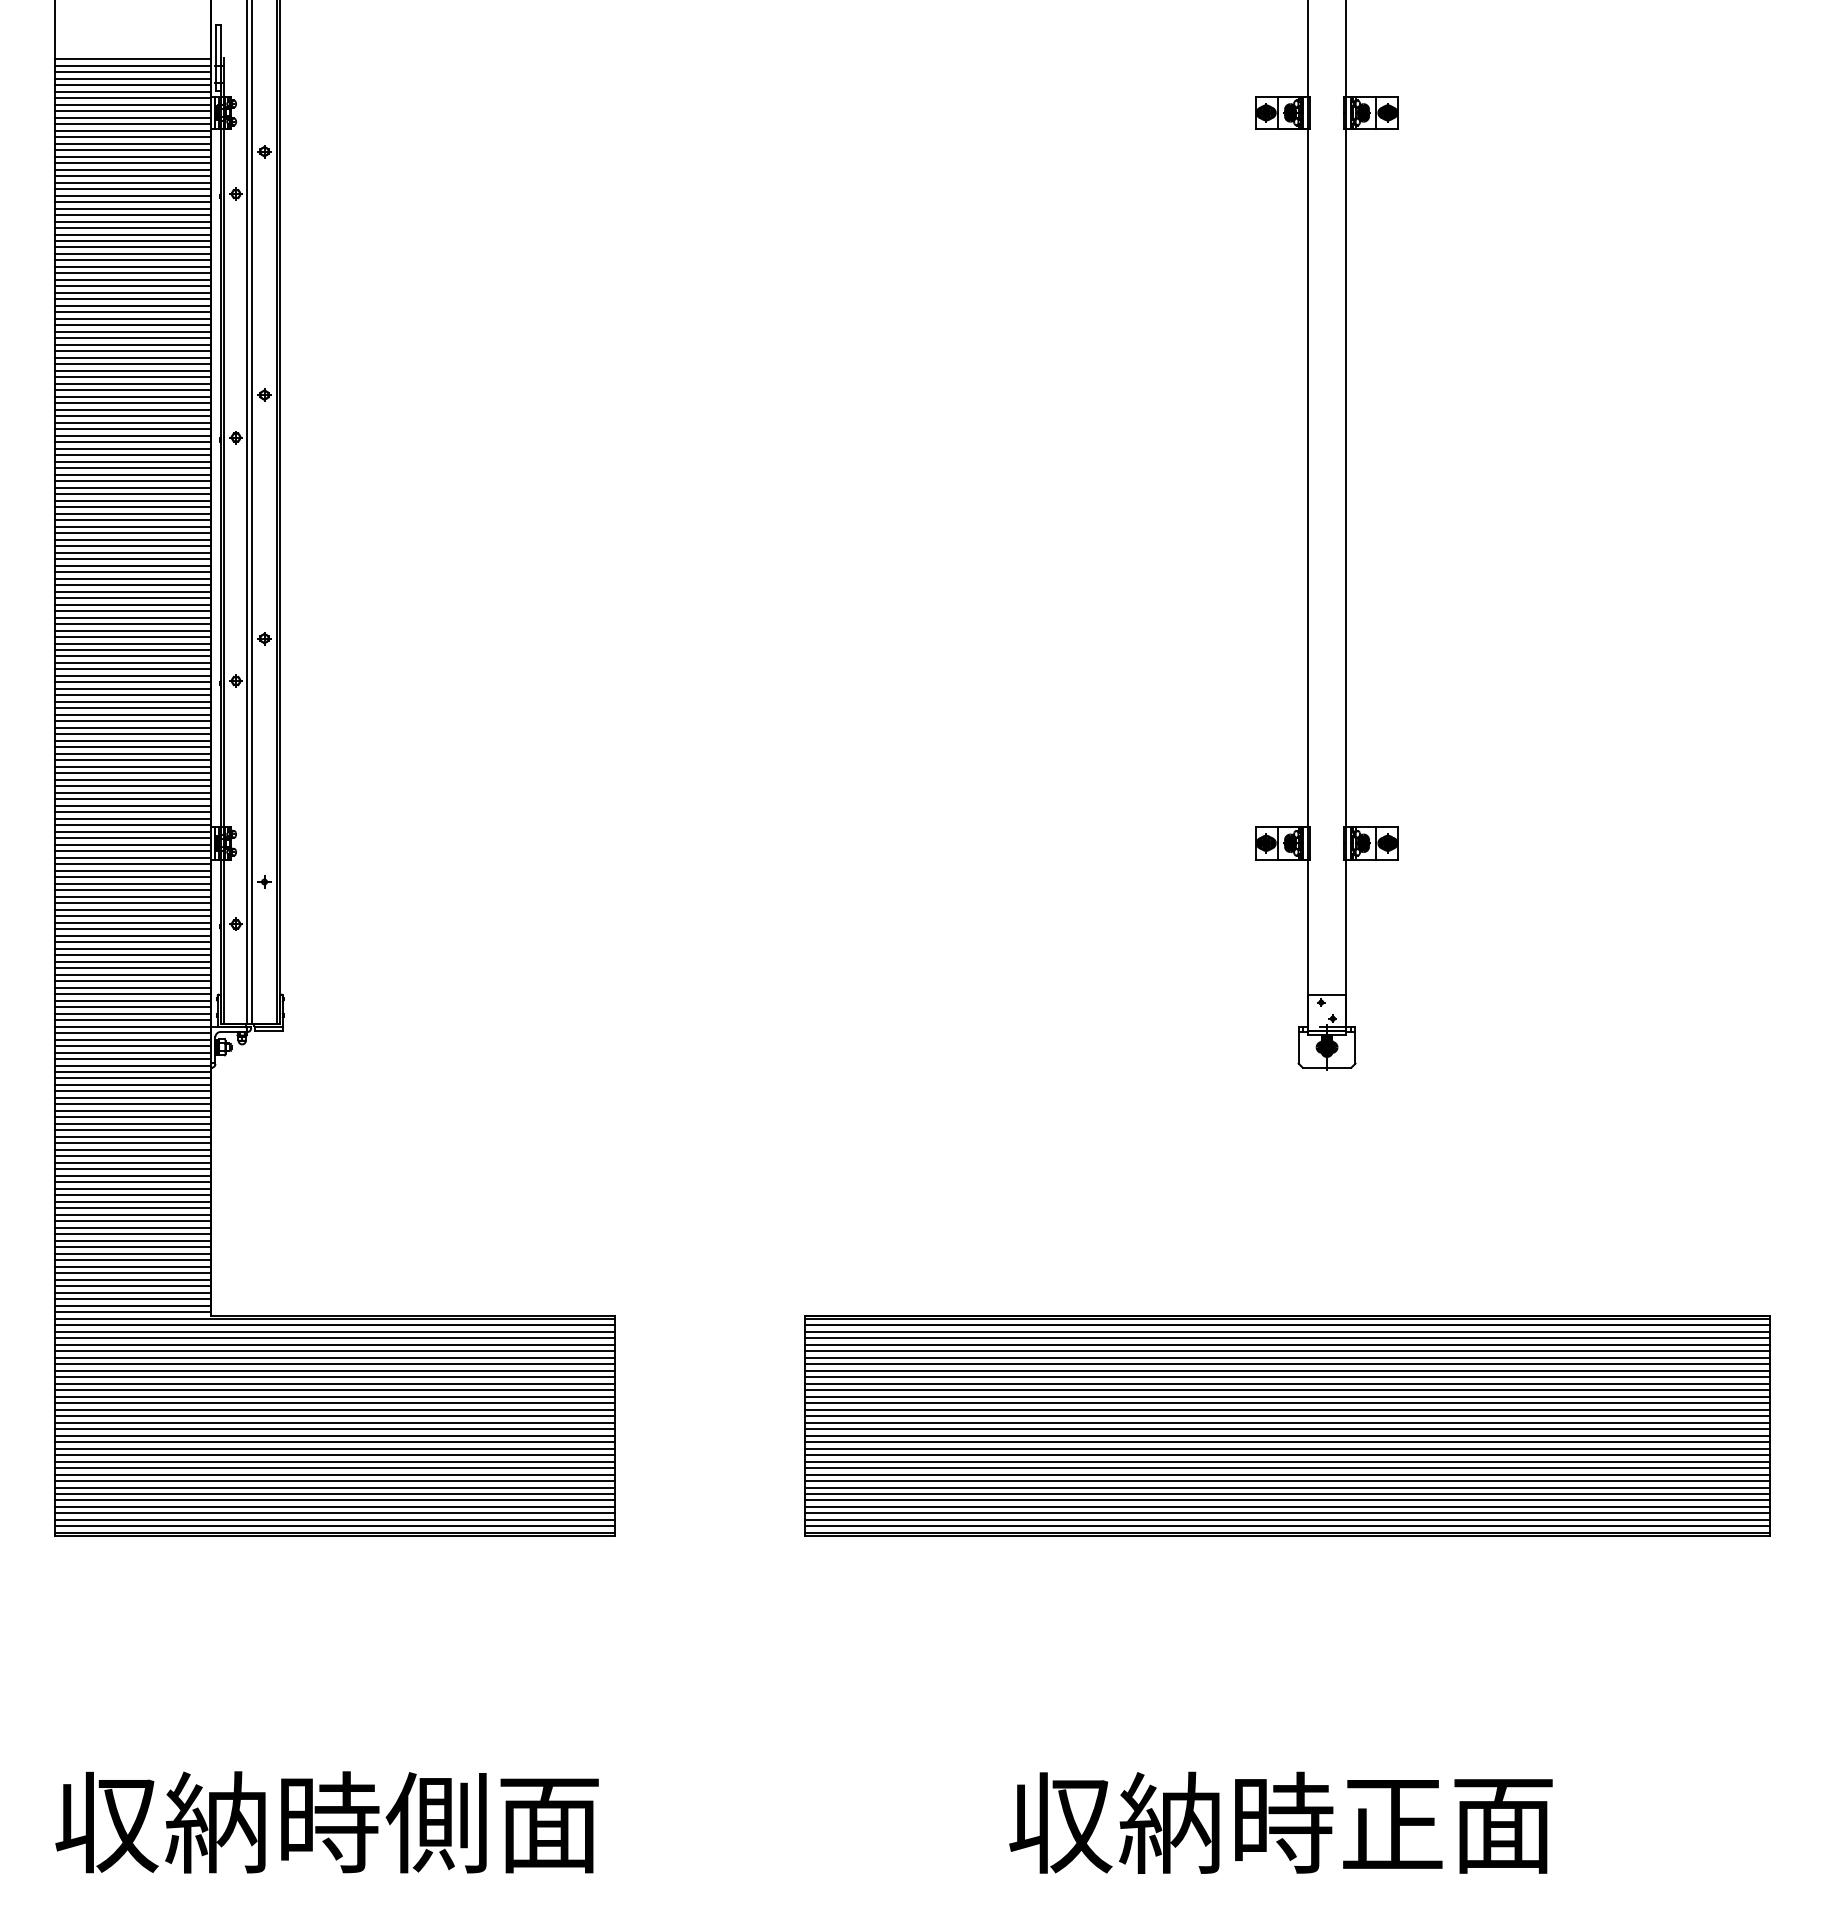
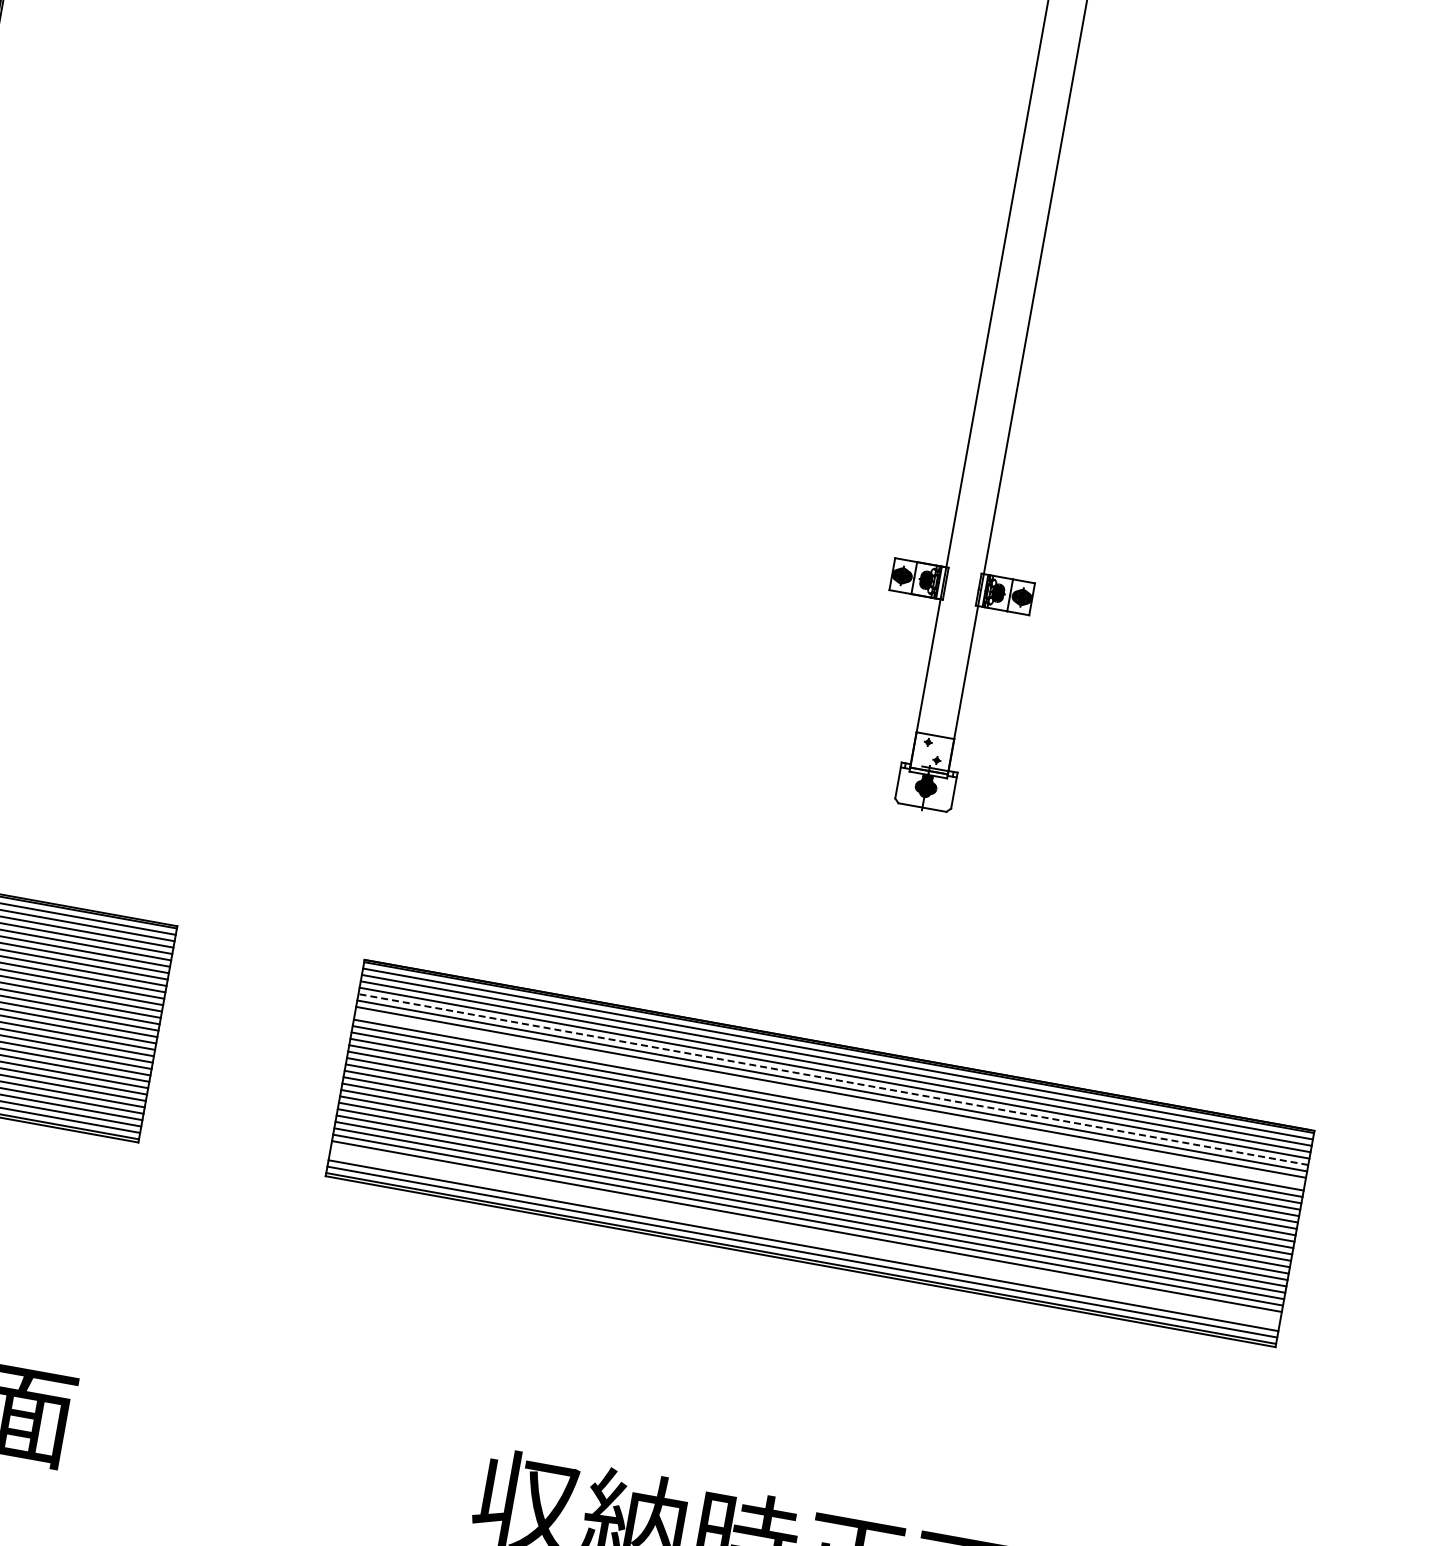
line: (1287, 1351) -> (833, 1079), solid -> dashed
line: (1287, 1370) -> (829, 1098), removed
line: (1287, 1506) -> (805, 1232), removed
line: (1287, 1513) -> (804, 1239), removed

